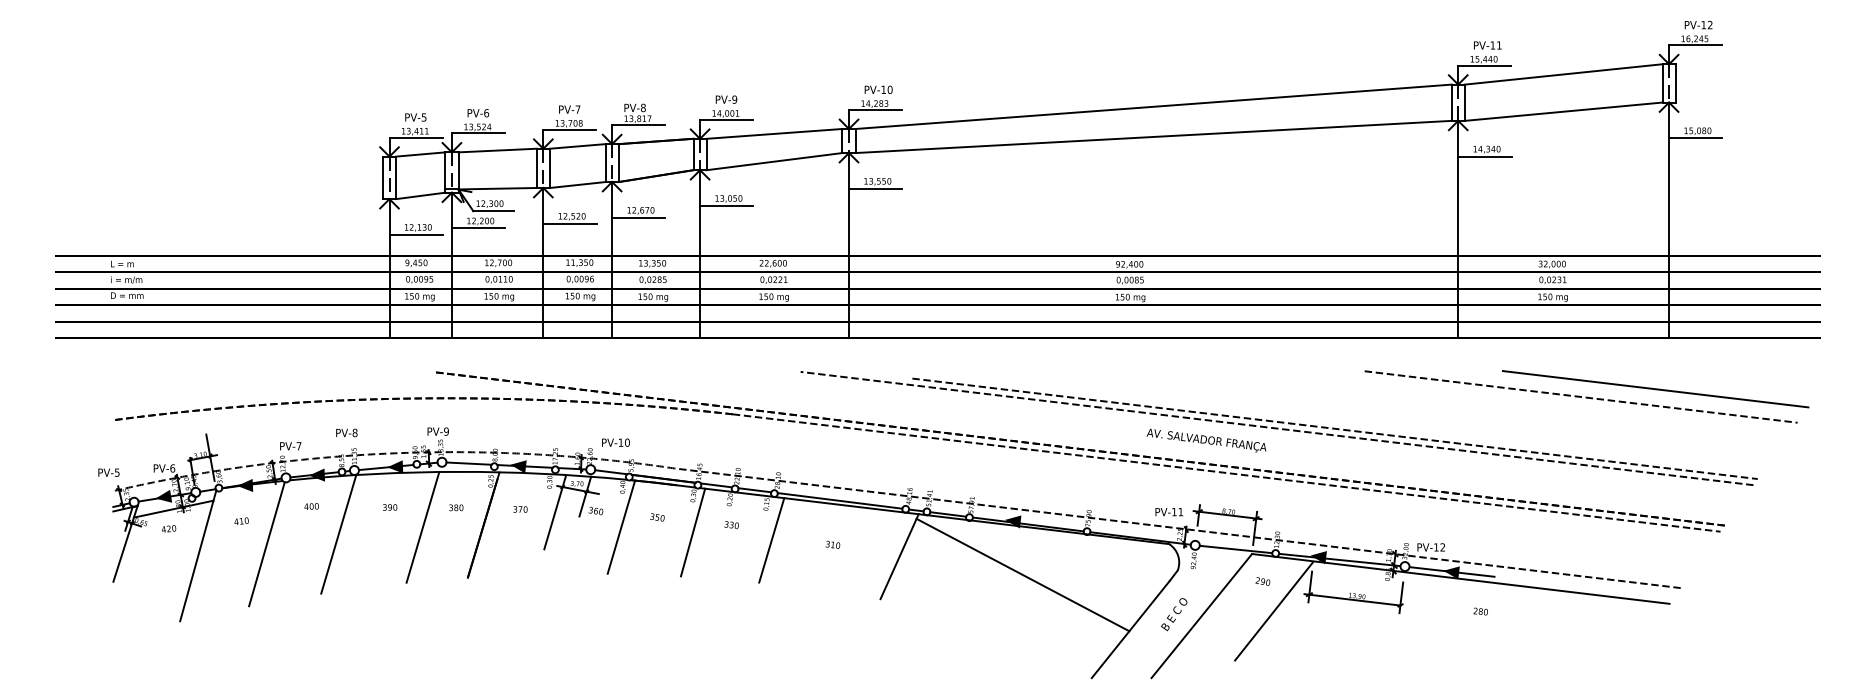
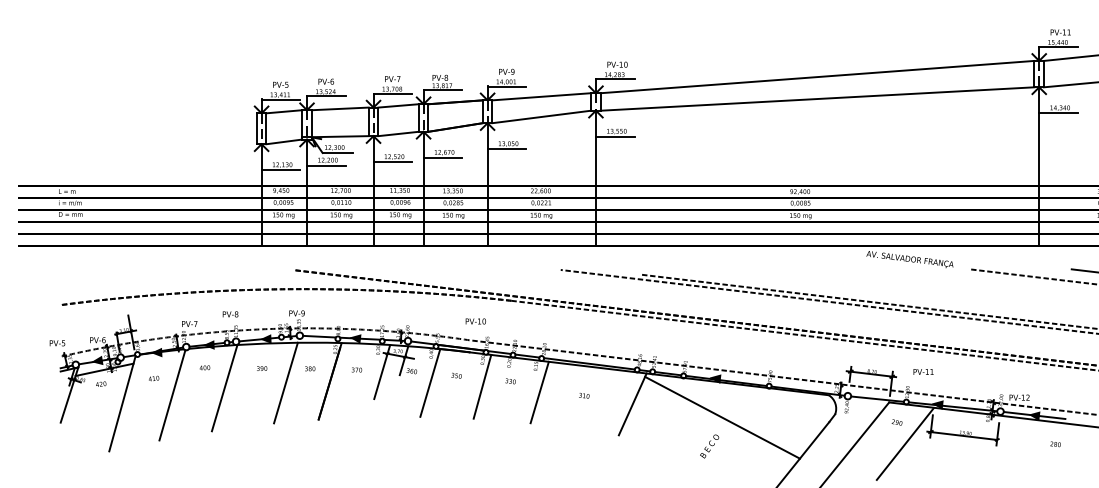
text: (1206, 440) -> (909, 259), moved
text: (615, 442) -> (475, 321), moved
text: (1169, 512) -> (923, 372), moved
text: (1174, 614) -> (709, 446), moved

